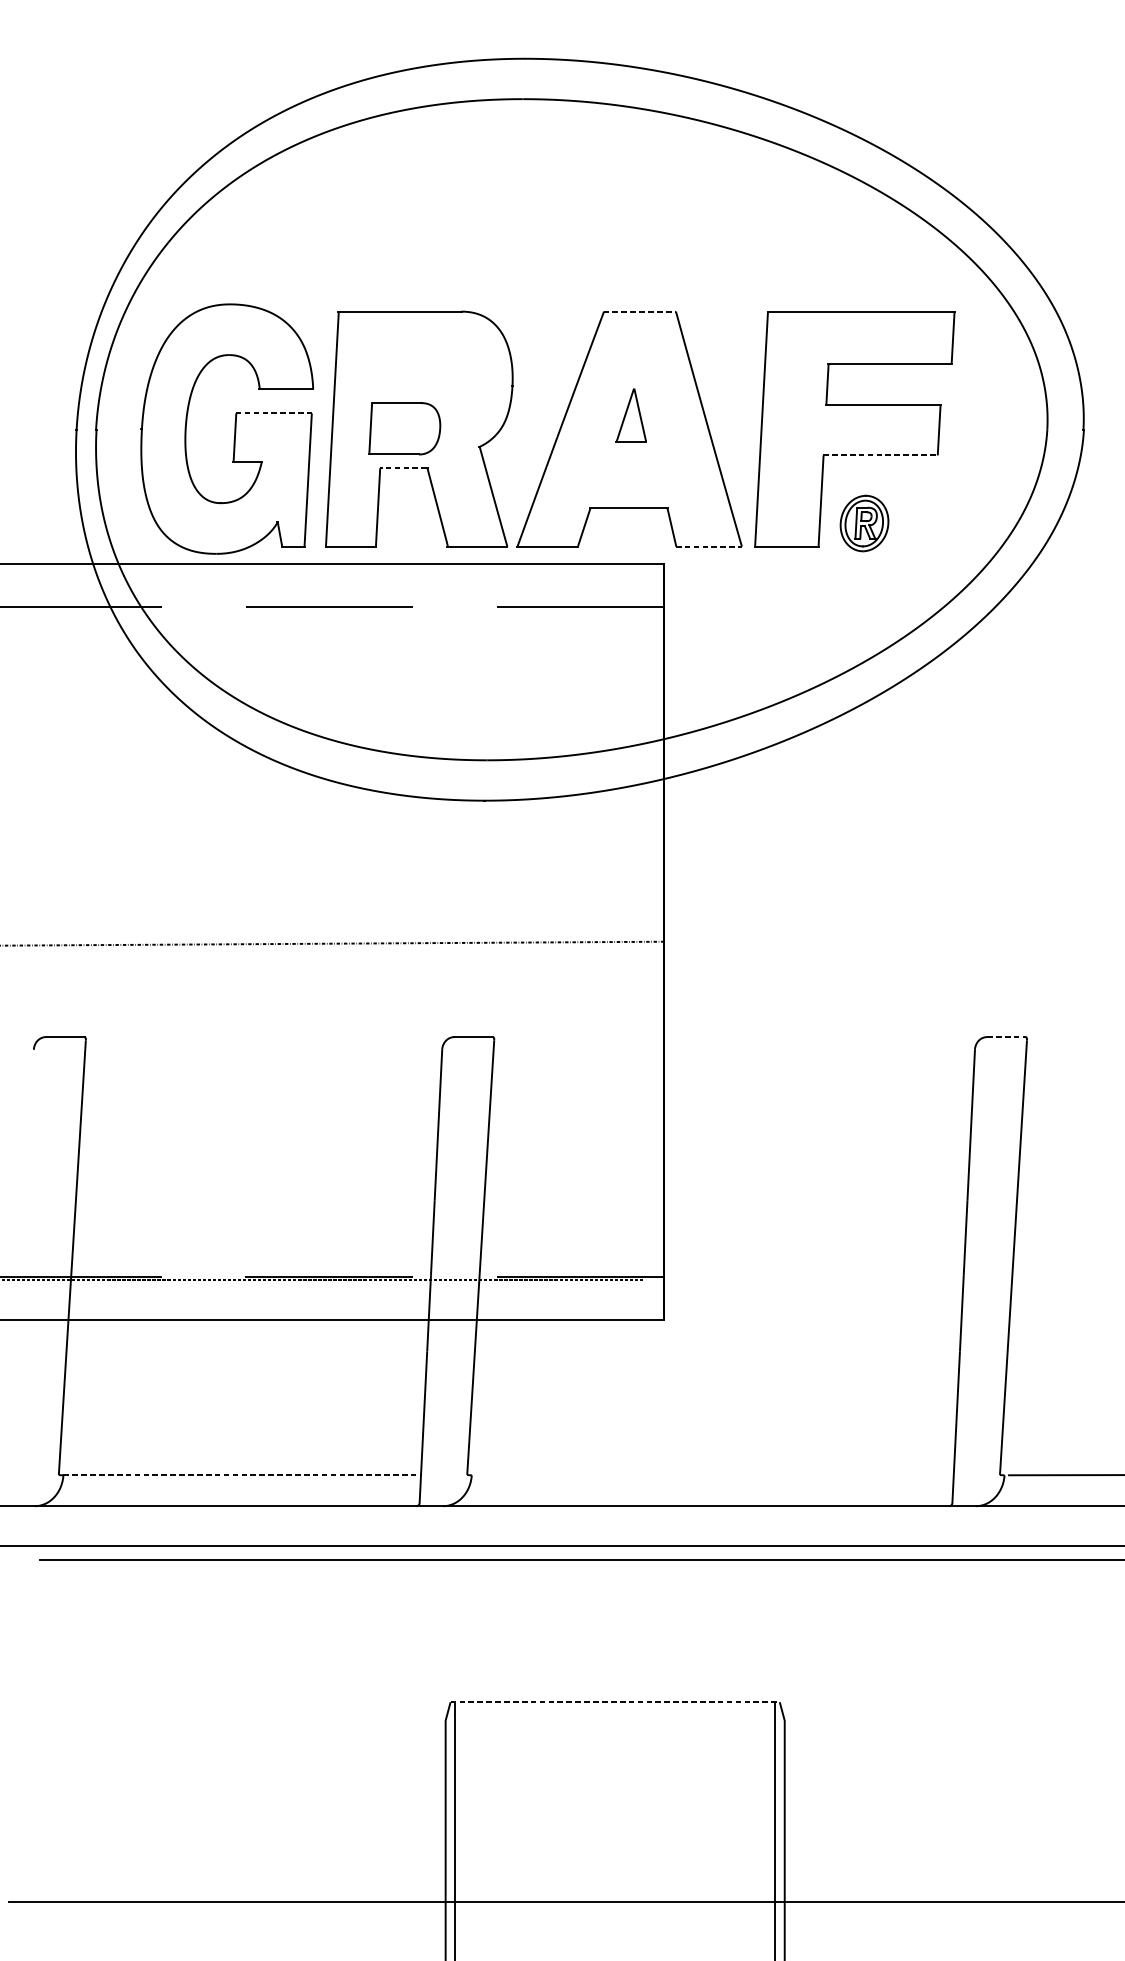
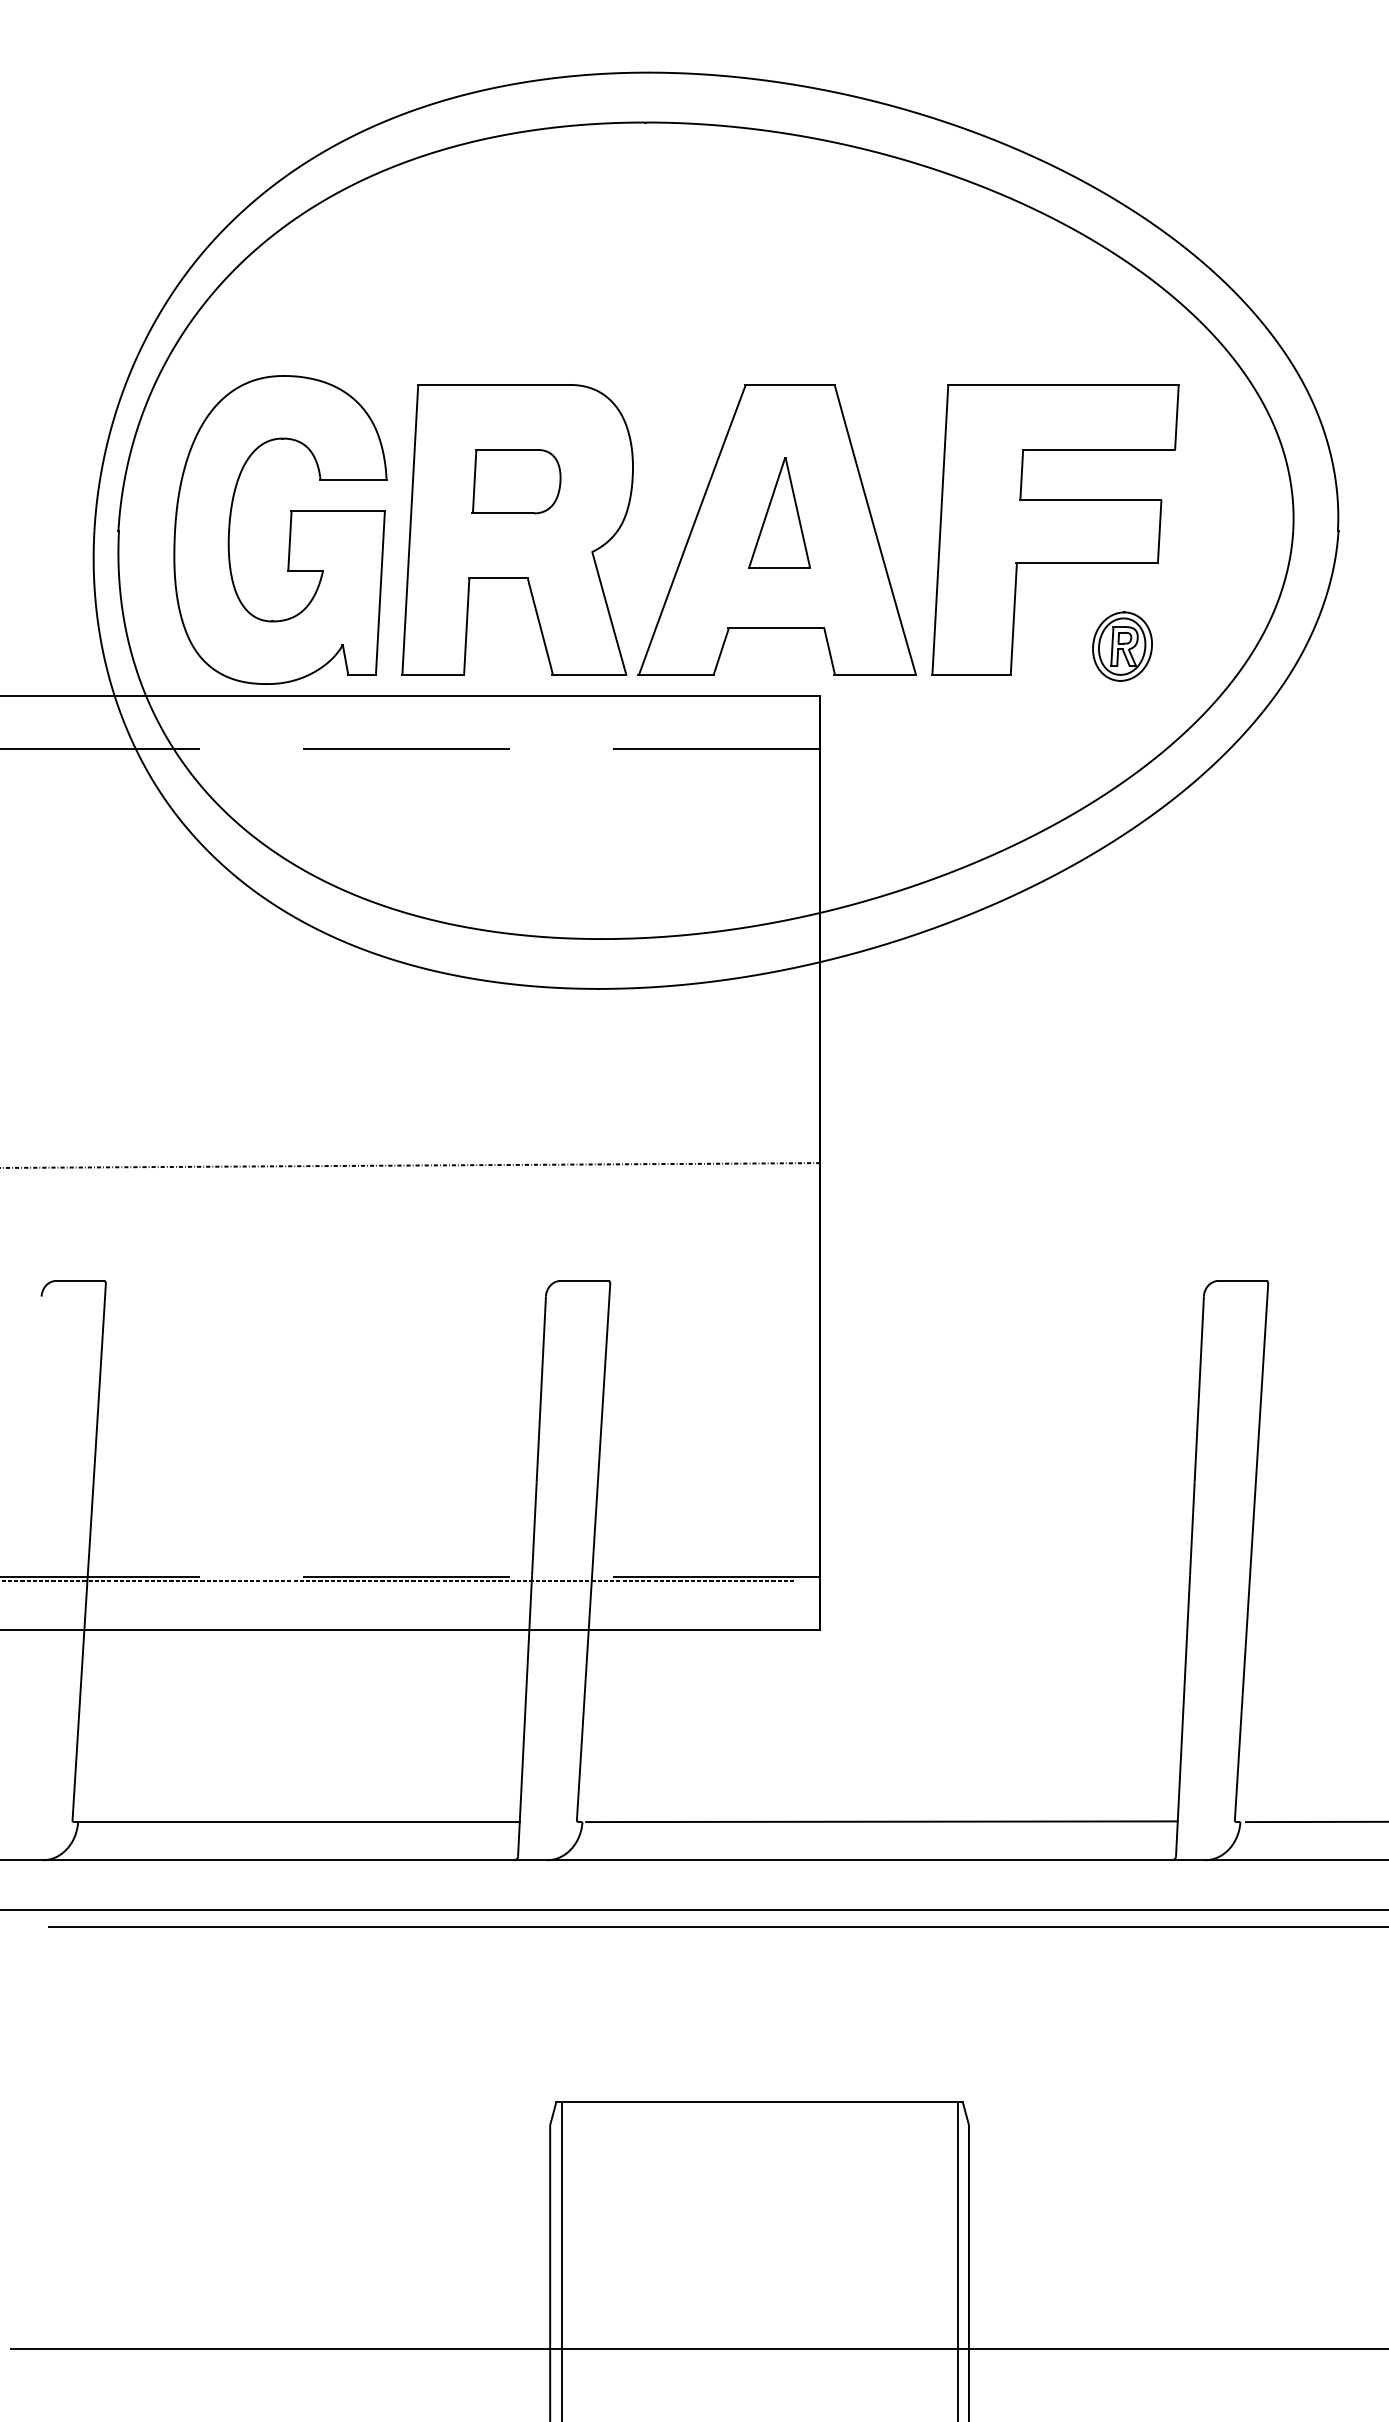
line: (639, 311) -> (789, 384), dashed -> solid
line: (274, 413) -> (338, 510), dashed -> solid
part: (631, 414) -> (779, 512), size x1.67
part: (404, 428) -> (516, 481), moved
line: (880, 455) -> (1087, 562), dashed -> solid
line: (402, 468) -> (497, 578), dashed -> solid
part: (864, 523) -> (1122, 646), moved
line: (709, 546) -> (875, 675), dashed -> solid
line: (1006, 1036) -> (1242, 1280), dashed -> solid
line: (713, 1474) -> (881, 1821), added
line: (241, 1475) -> (298, 1822), dashed -> solid
line: (615, 1702) -> (760, 2102), dashed -> solid

